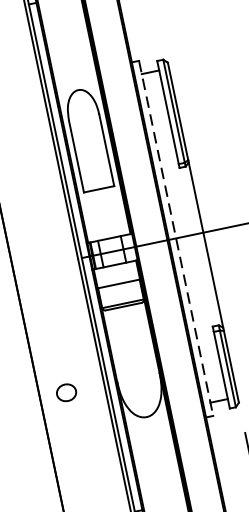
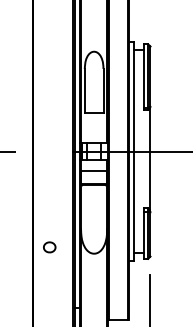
line: (175, 238) -> (133, 151), dashed -> solid
part: (66, 393) -> (49, 247), moved

